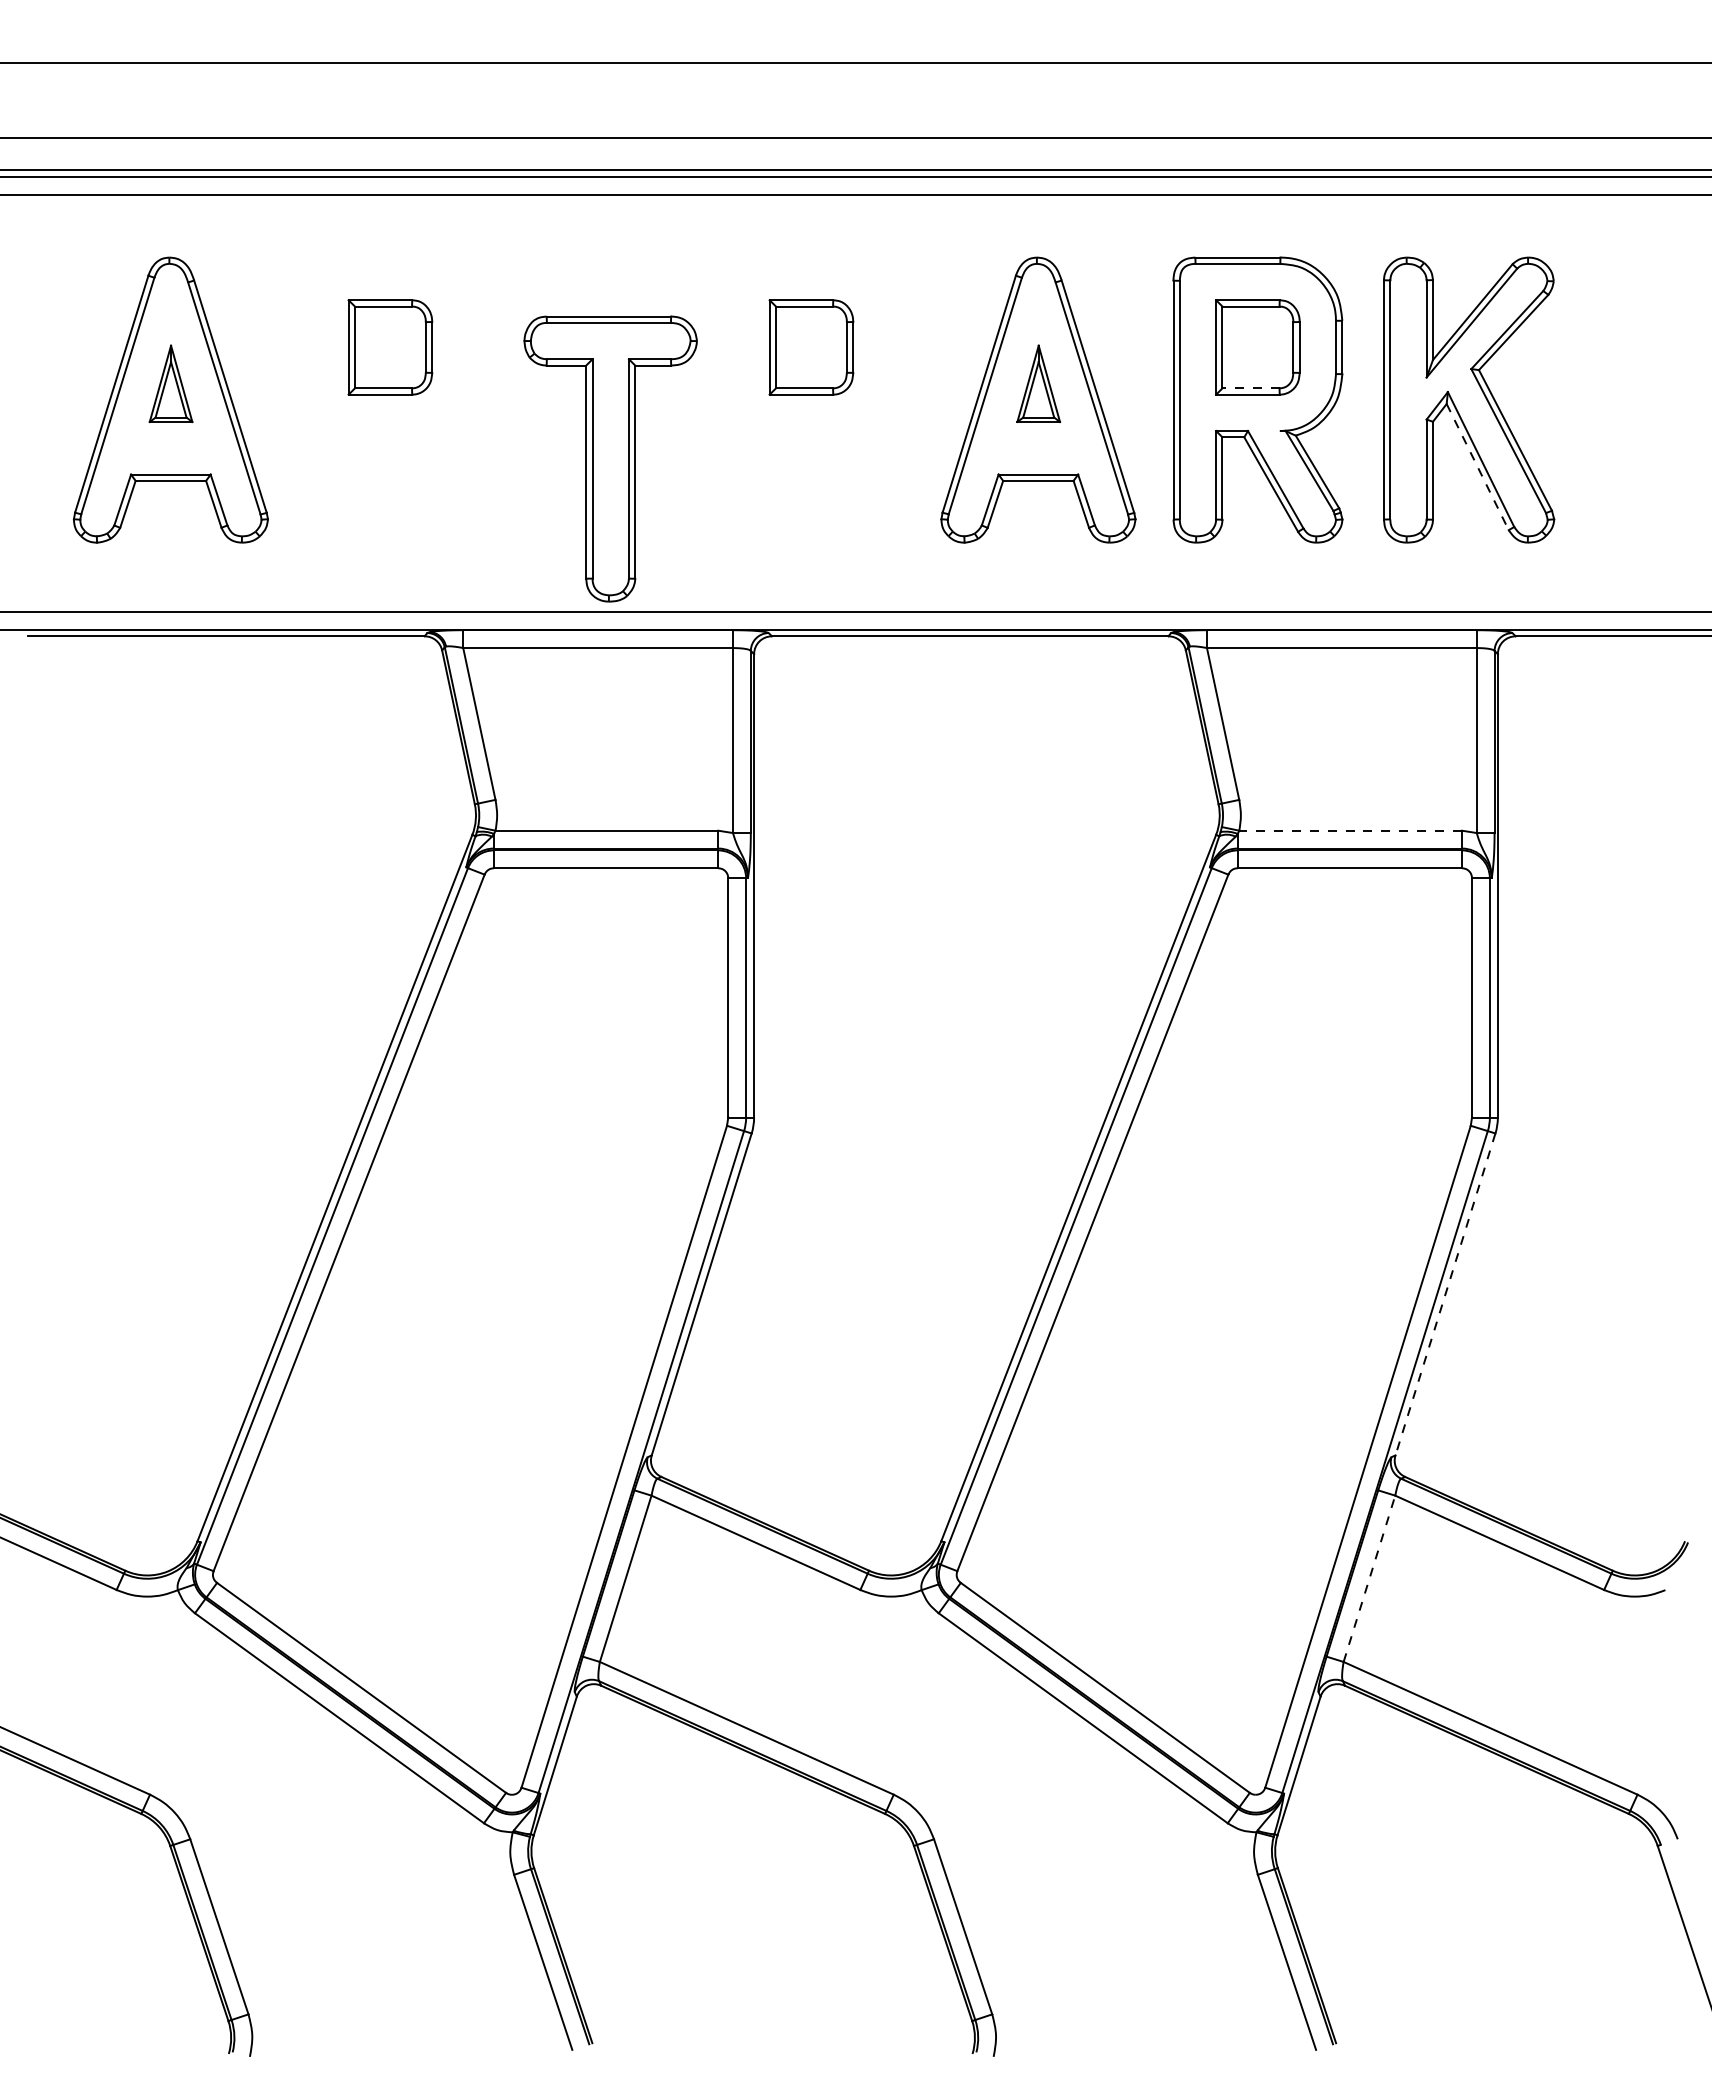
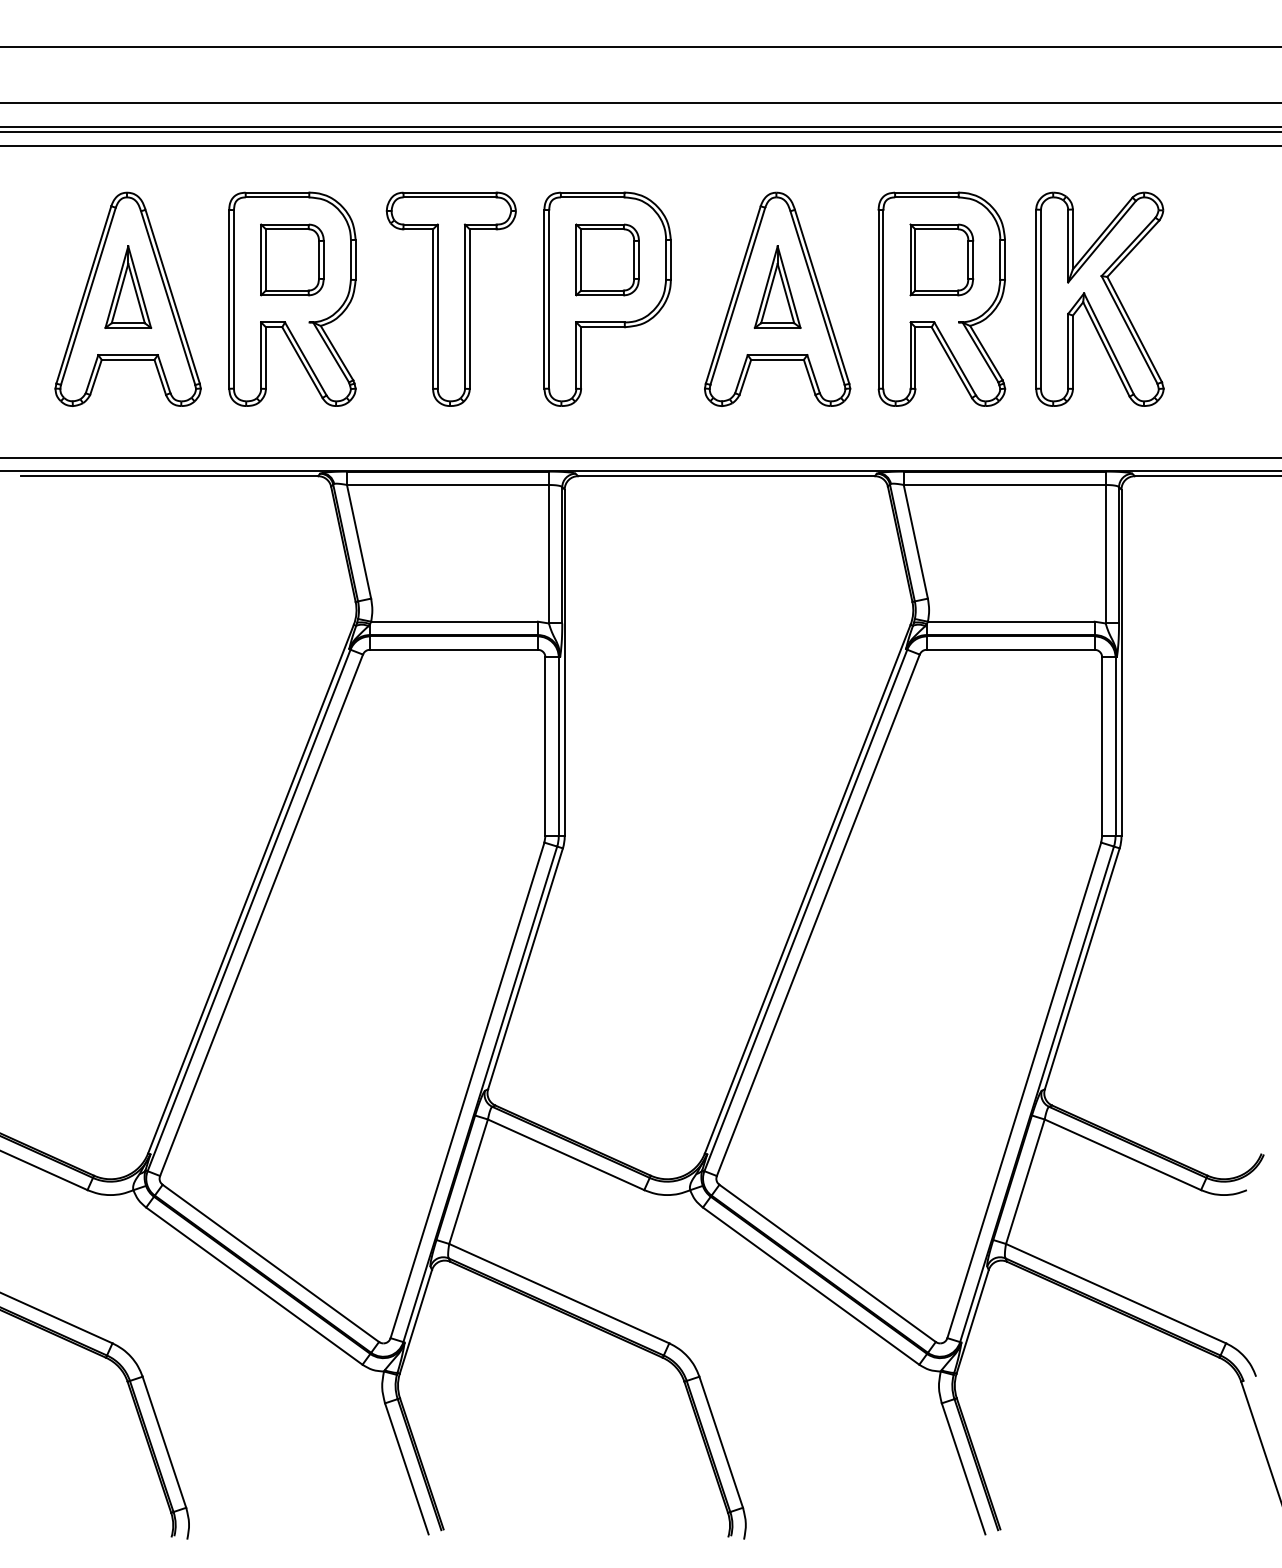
part: (170, 383) -> (127, 286), size x1.43
part: (1038, 383) -> (777, 286), size x1.43
line: (1251, 388) -> (937, 290), dashed -> solid
part: (390, 399) -> (292, 298), added
part: (811, 399) -> (607, 298), added
part: (610, 458) -> (451, 298), moved
line: (1477, 467) -> (1106, 349), dashed -> solid
line: (1350, 830) -> (1011, 621), dashed -> solid
line: (1445, 1294) -> (1082, 968), dashed -> solid
line: (1369, 1578) -> (1025, 1181), dashed -> solid

